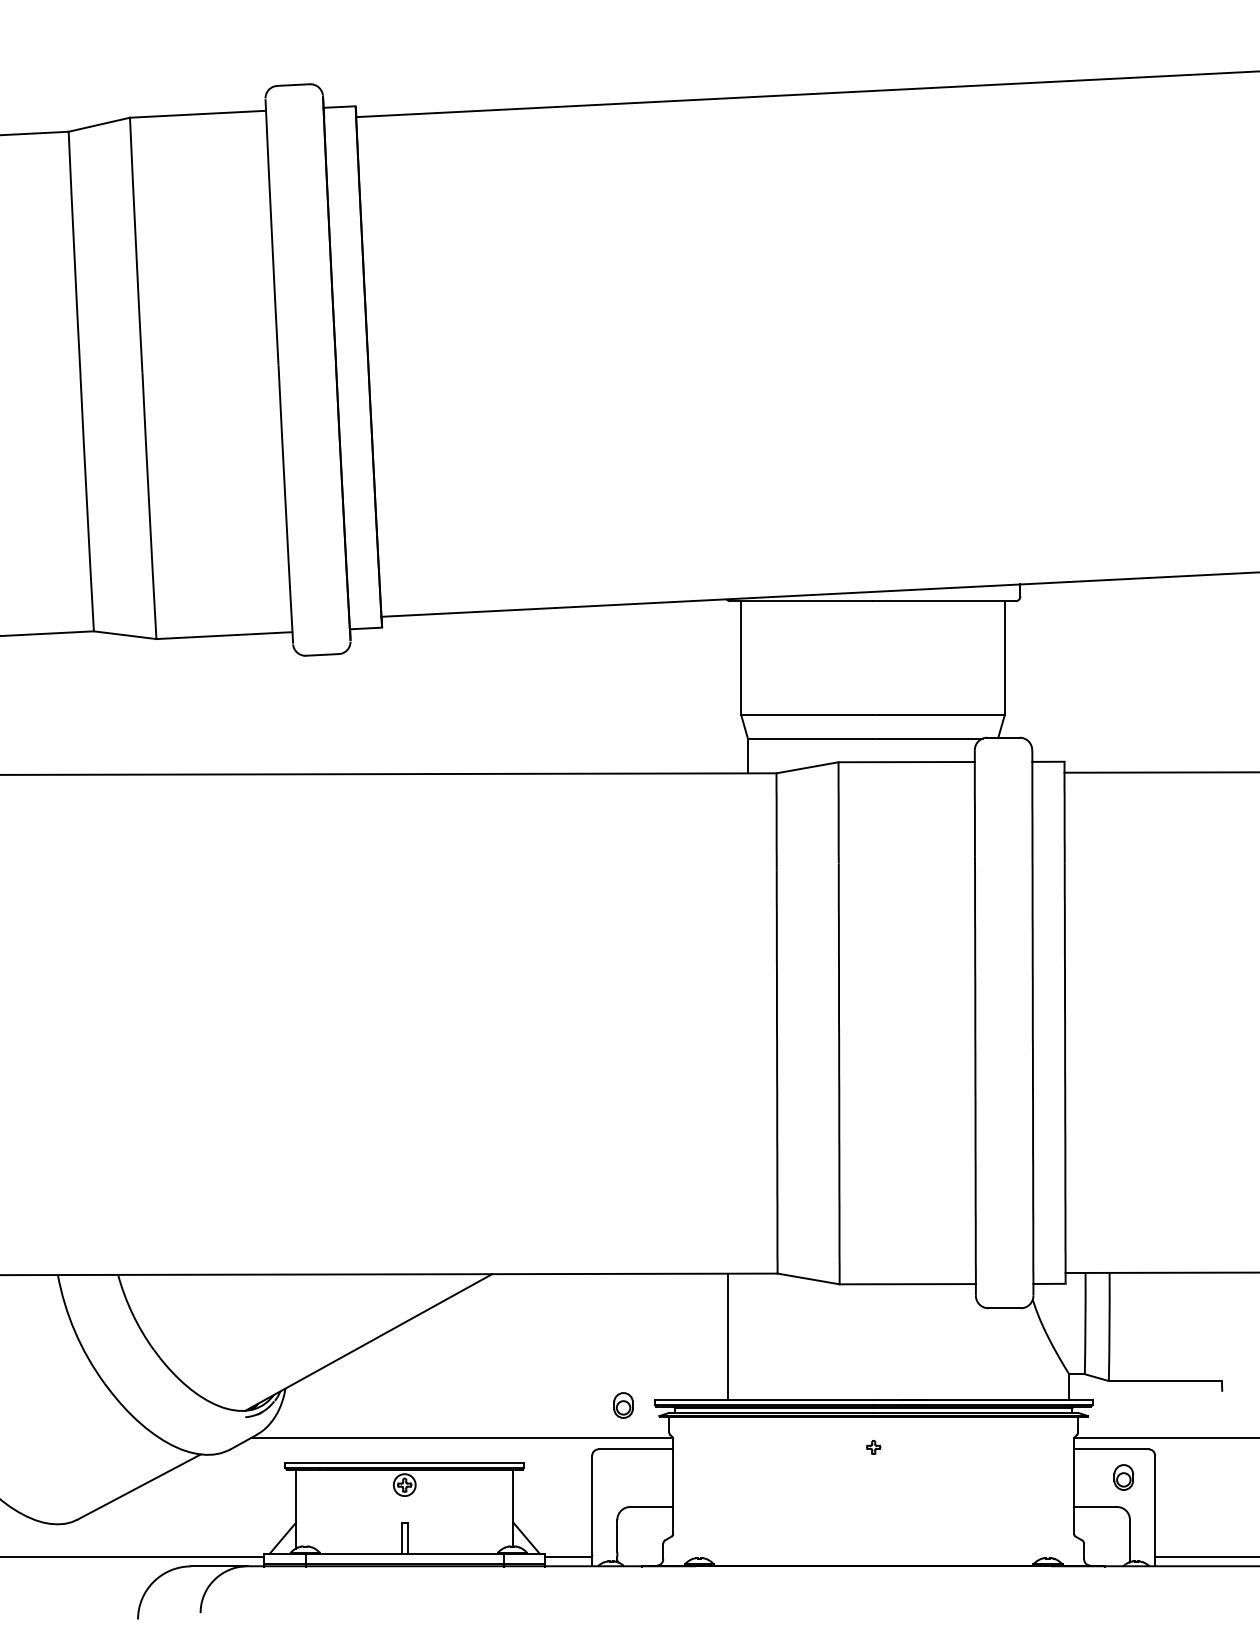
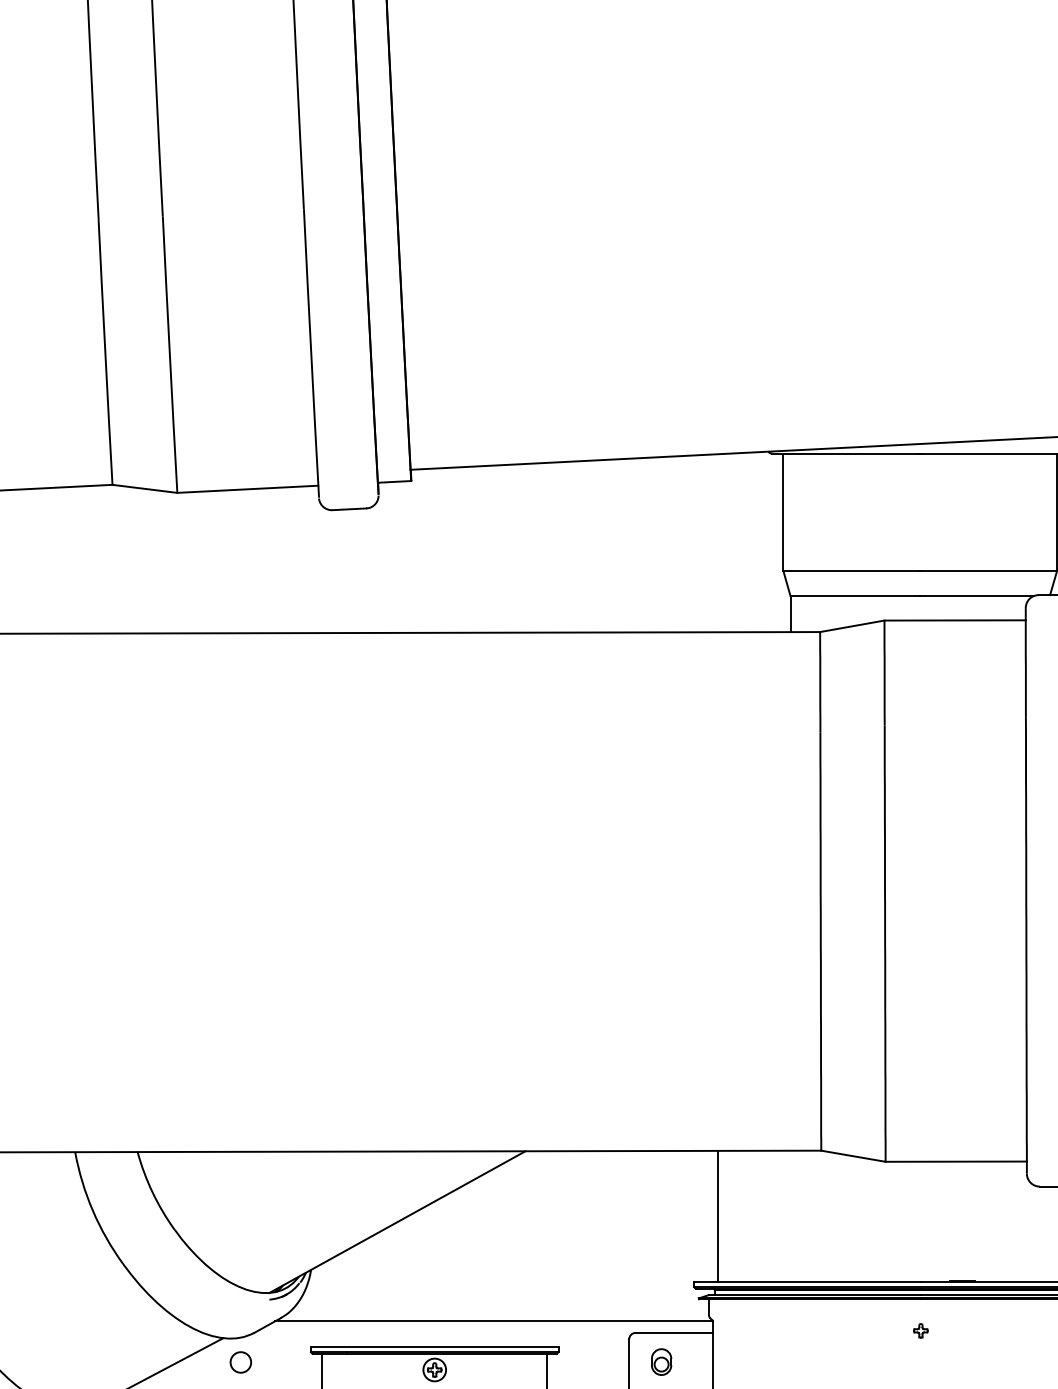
line: (728, 1336) -> (718, 1215), moved
part: (623, 1405) -> (661, 1362), moved
circle: (217, 1477) -> (240, 1362), added

